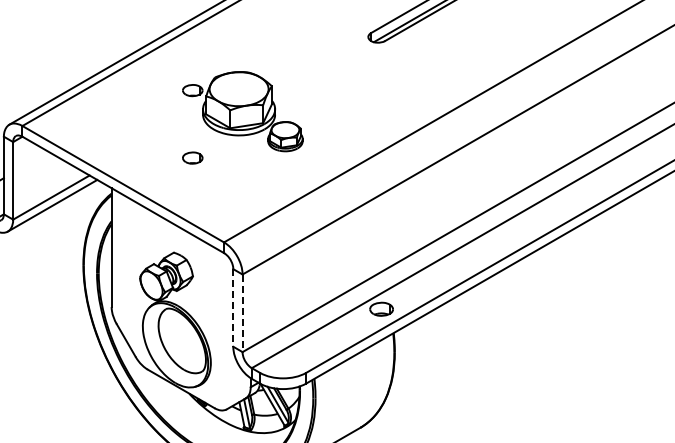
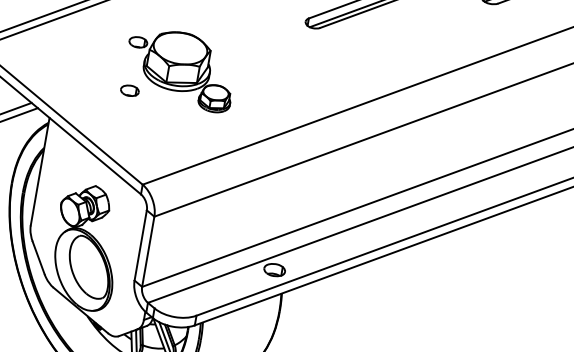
part: (192, 157) -> (129, 90), moved
line: (233, 307) -> (140, 245), dashed -> solid
line: (242, 313) -> (148, 251), dashed -> solid

